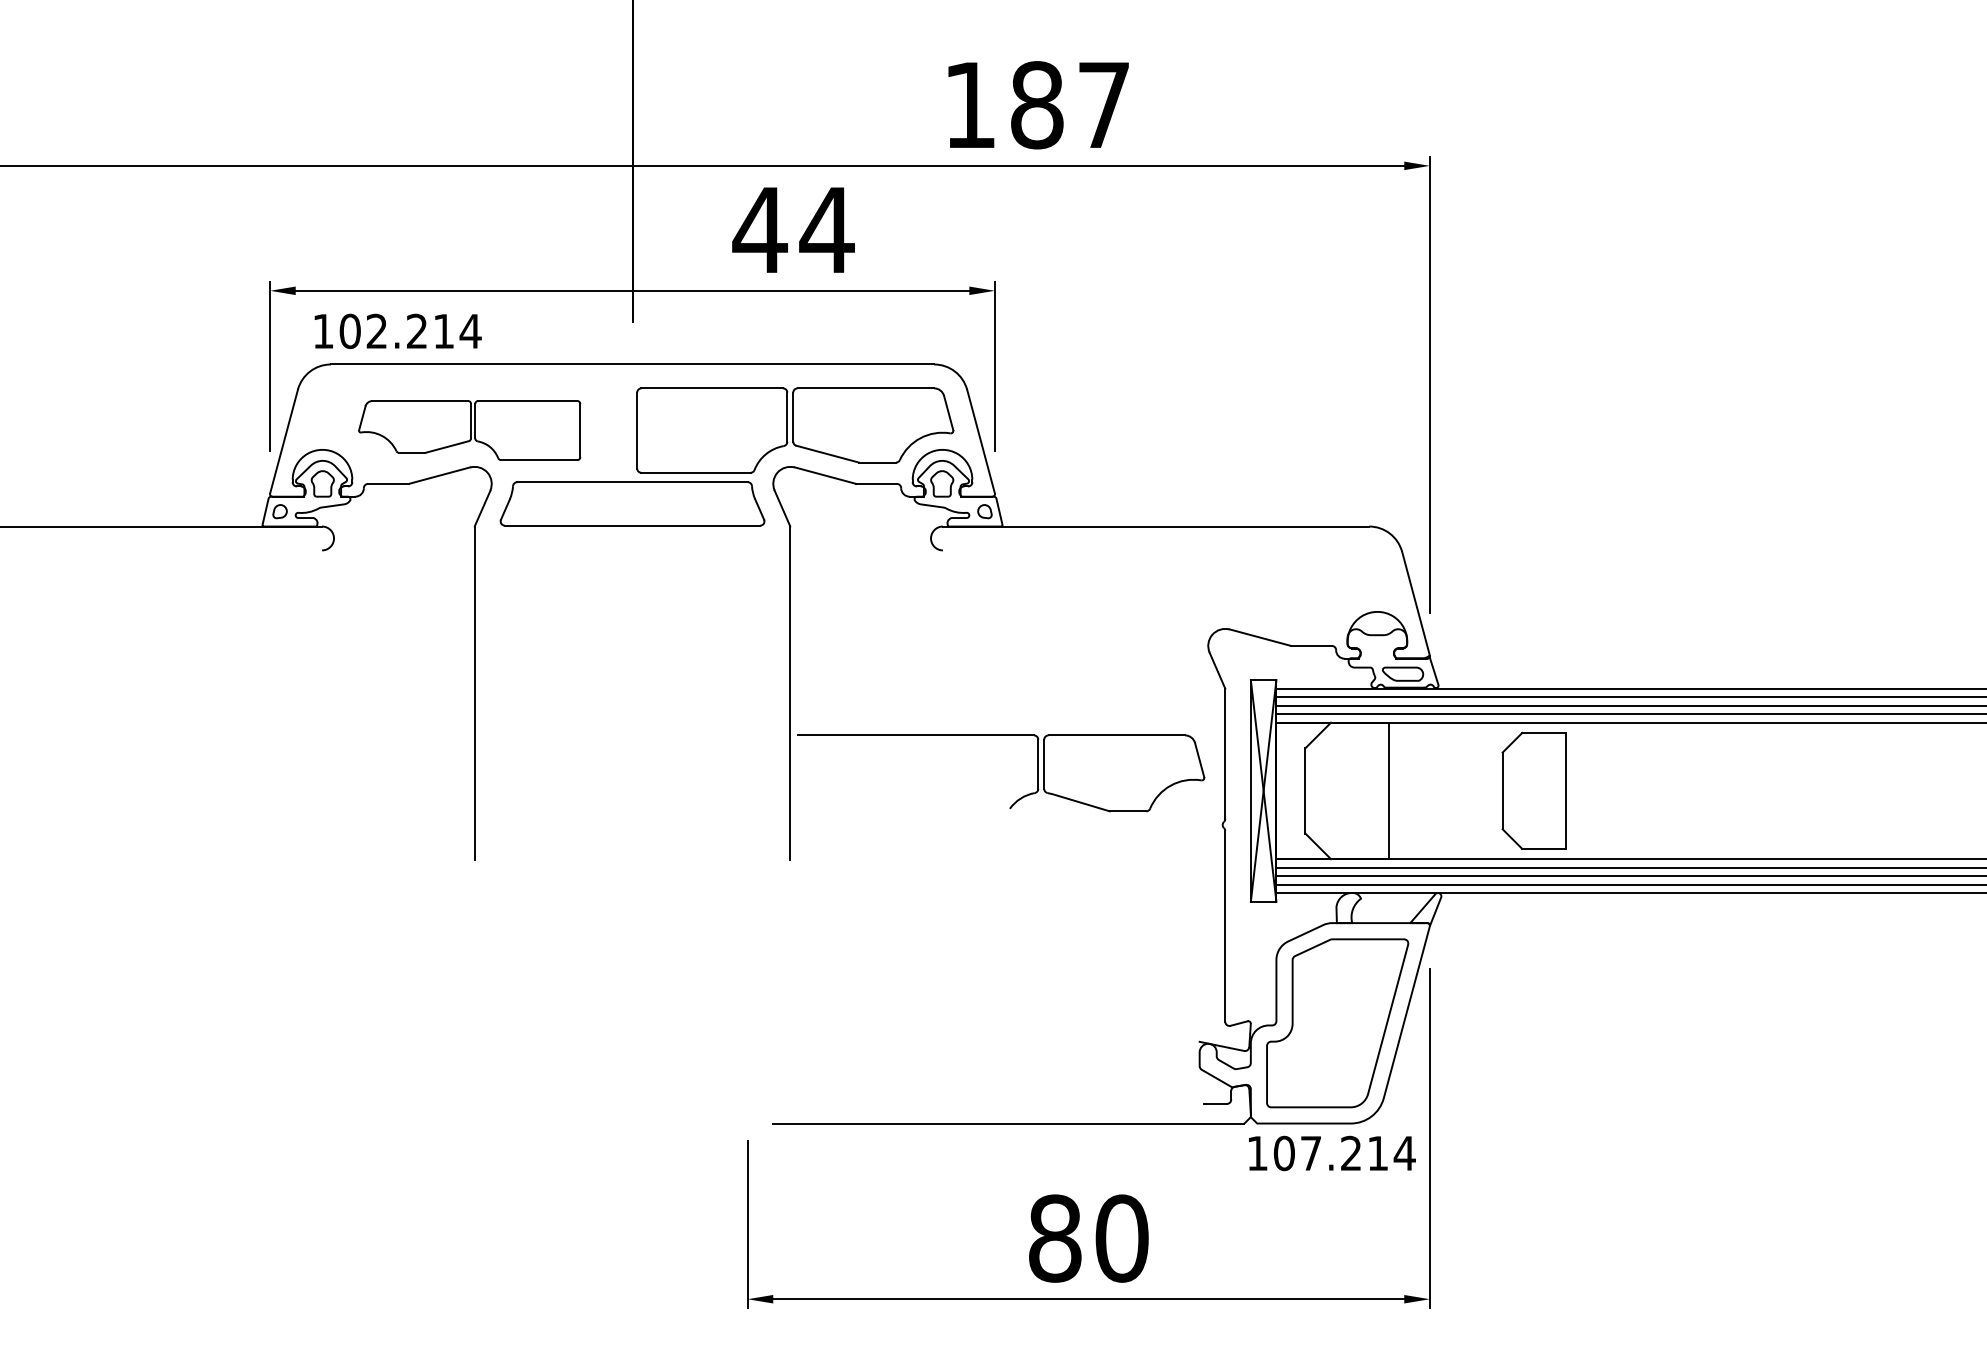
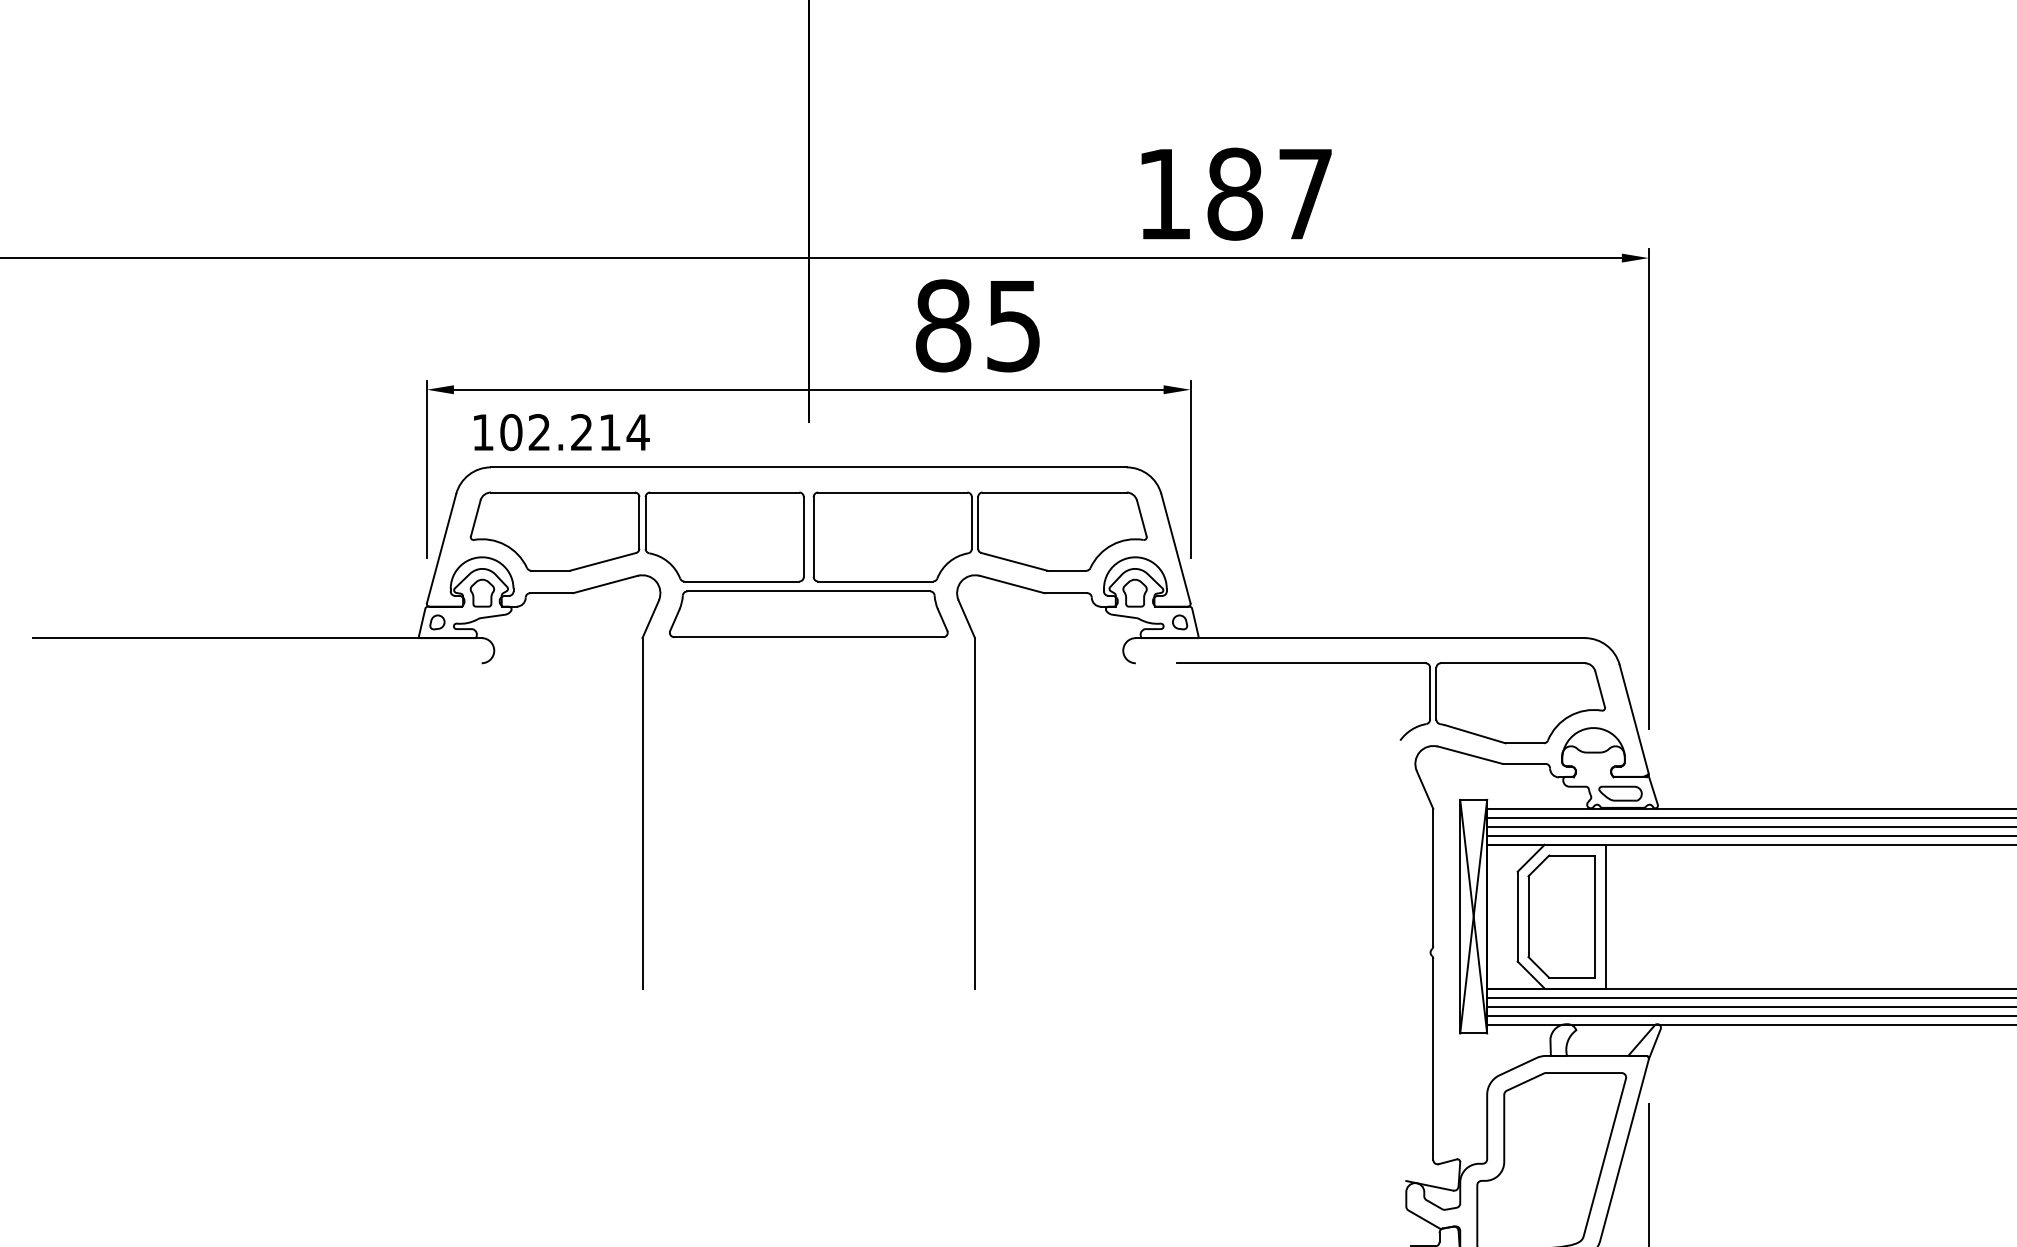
text: (793, 230) -> (978, 326), 44 -> 85
part: (469, 430) -> (637, 536), size x1.43
part: (1533, 790) -> (1561, 916), moved
part: (1017, 799) -> (1408, 730), moved

